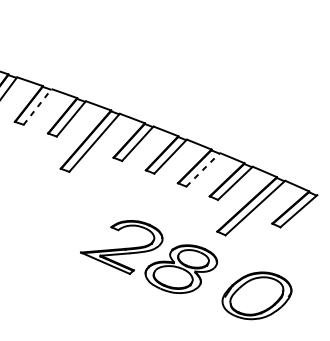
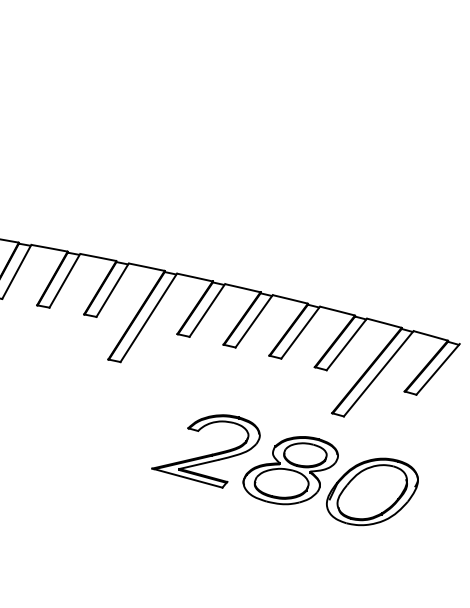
line: (37, 106) -> (64, 280), dashed -> solid
line: (203, 169) -> (300, 332), dashed -> solid
part: (257, 295) -> (372, 491), moved

